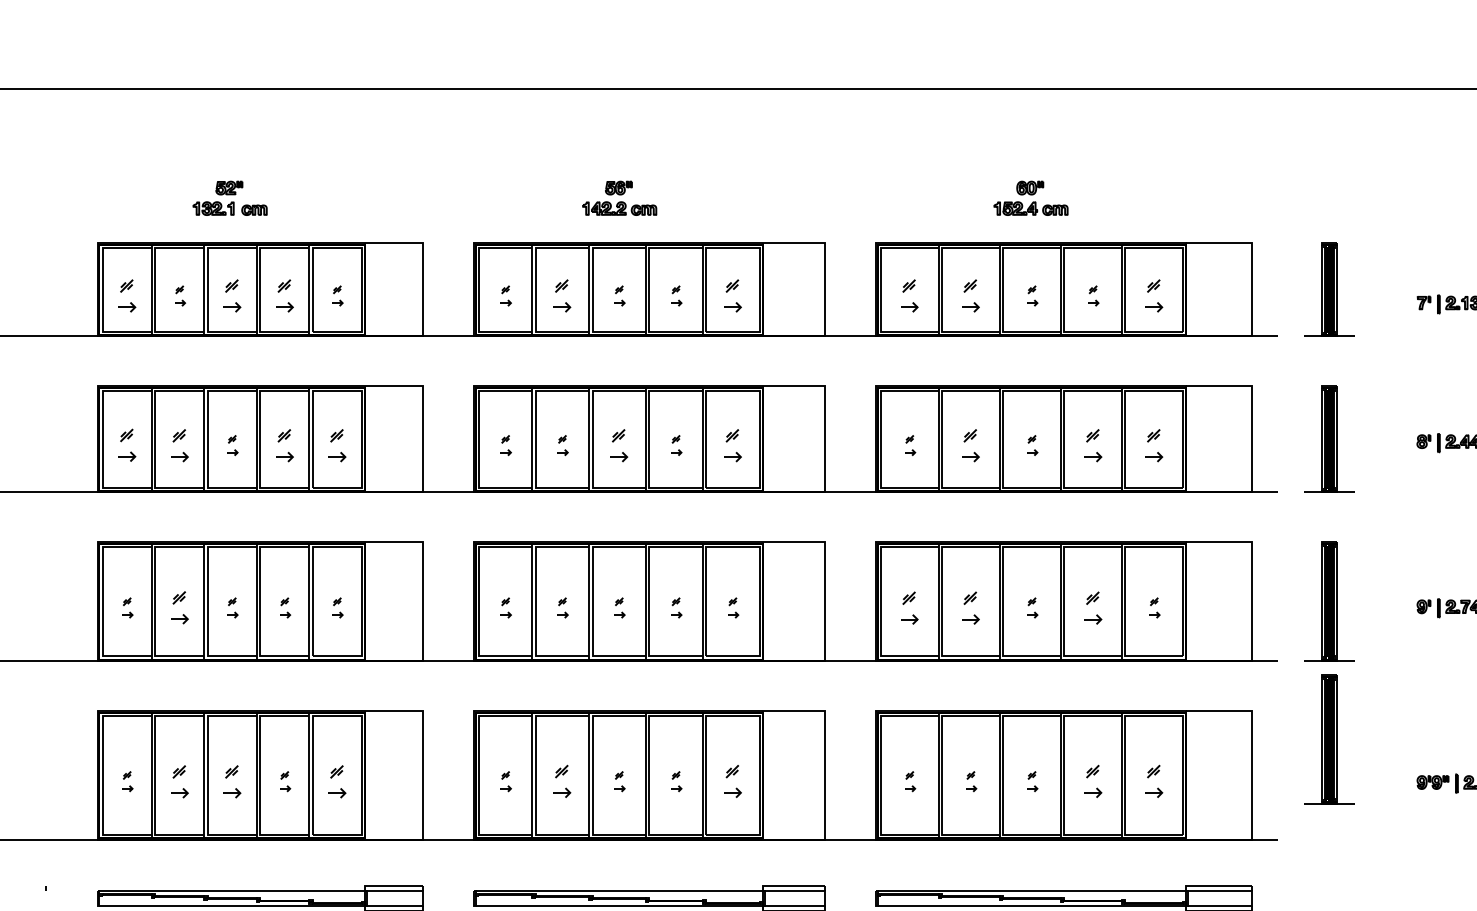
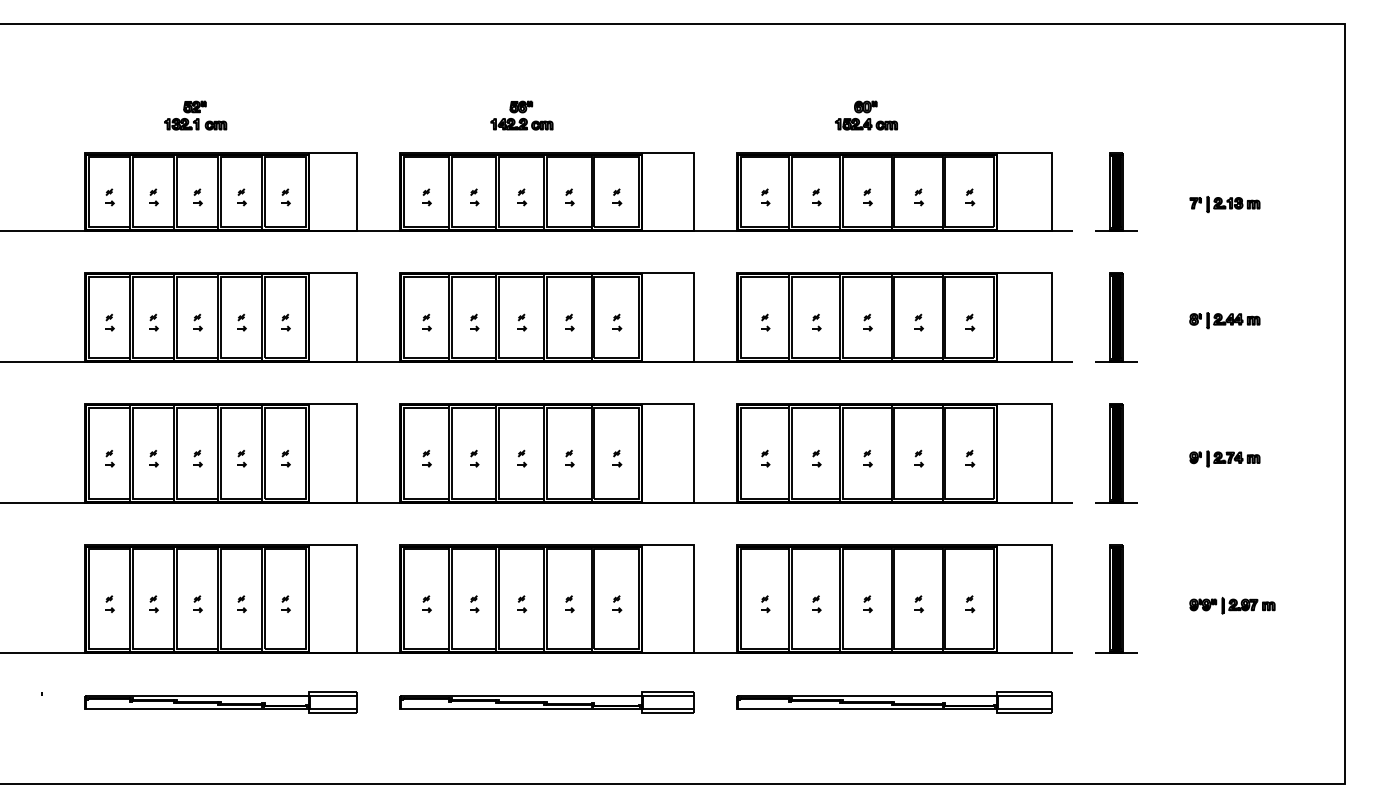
part: (127, 296) -> (109, 197), size x0.62
part: (232, 296) -> (197, 197), size x0.62
part: (284, 296) -> (241, 197), size x0.62
part: (563, 296) -> (474, 197), size x0.62
part: (733, 296) -> (617, 197), size x0.62
part: (910, 296) -> (765, 197), size x0.62
part: (971, 296) -> (816, 197), size x0.62
part: (1155, 296) -> (970, 197), size x0.62
part: (127, 445) -> (109, 322), size x0.62
part: (179, 445) -> (153, 322), size x0.62
part: (284, 445) -> (241, 322), size x0.62
part: (337, 445) -> (285, 322), size x0.62
part: (620, 445) -> (522, 322), size x0.62
part: (733, 445) -> (617, 322), size x0.62
part: (971, 445) -> (816, 322), size x0.62
part: (1093, 445) -> (918, 322), size x0.62
part: (1155, 445) -> (970, 322), size x0.62
part: (179, 607) -> (153, 458), size x0.62
part: (910, 607) -> (765, 458), size x0.62
part: (971, 607) -> (816, 458), size x0.62
part: (1093, 607) -> (918, 458), size x0.62
part: (1329, 738) -> (1116, 598), moved
part: (179, 780) -> (153, 603), size x0.62
part: (232, 780) -> (197, 603), size x0.62
part: (337, 780) -> (285, 603), size x0.62
part: (563, 781) -> (474, 604), size x0.62
part: (733, 781) -> (617, 604), size x0.62
part: (1093, 781) -> (918, 604), size x0.62
part: (1155, 781) -> (970, 604), size x0.62

